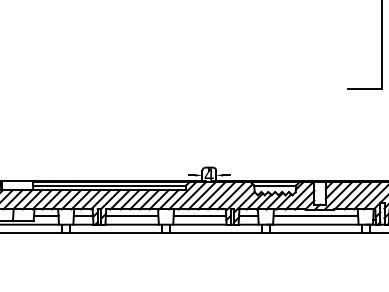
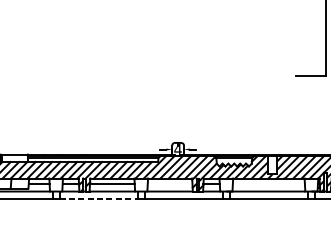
line: (199, 216) -> (169, 184), removed
line: (315, 216) -> (268, 184), removed
line: (116, 233) -> (99, 199), solid -> dashed

